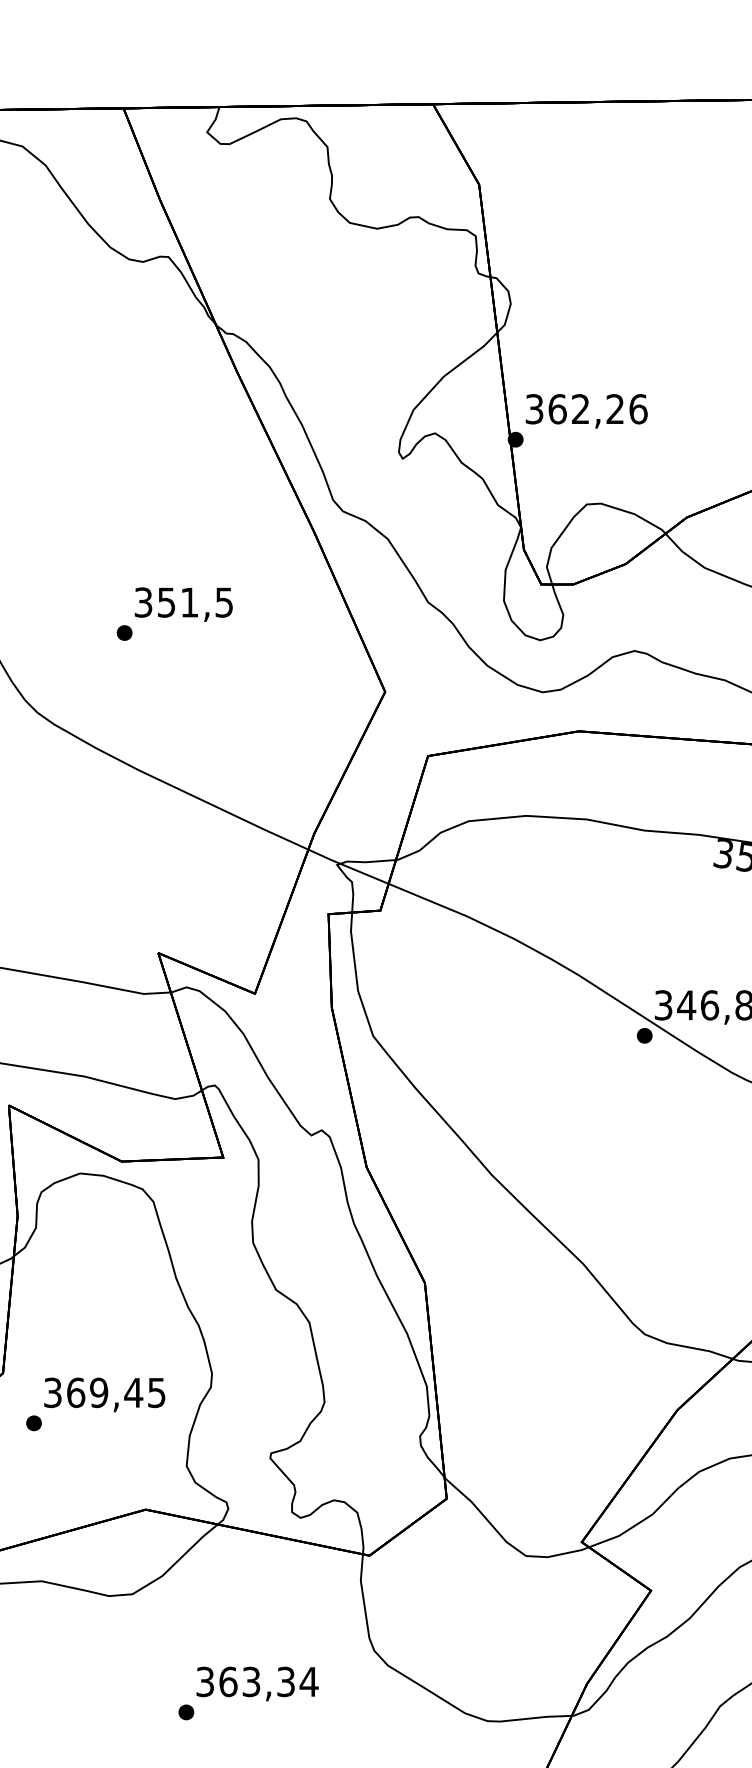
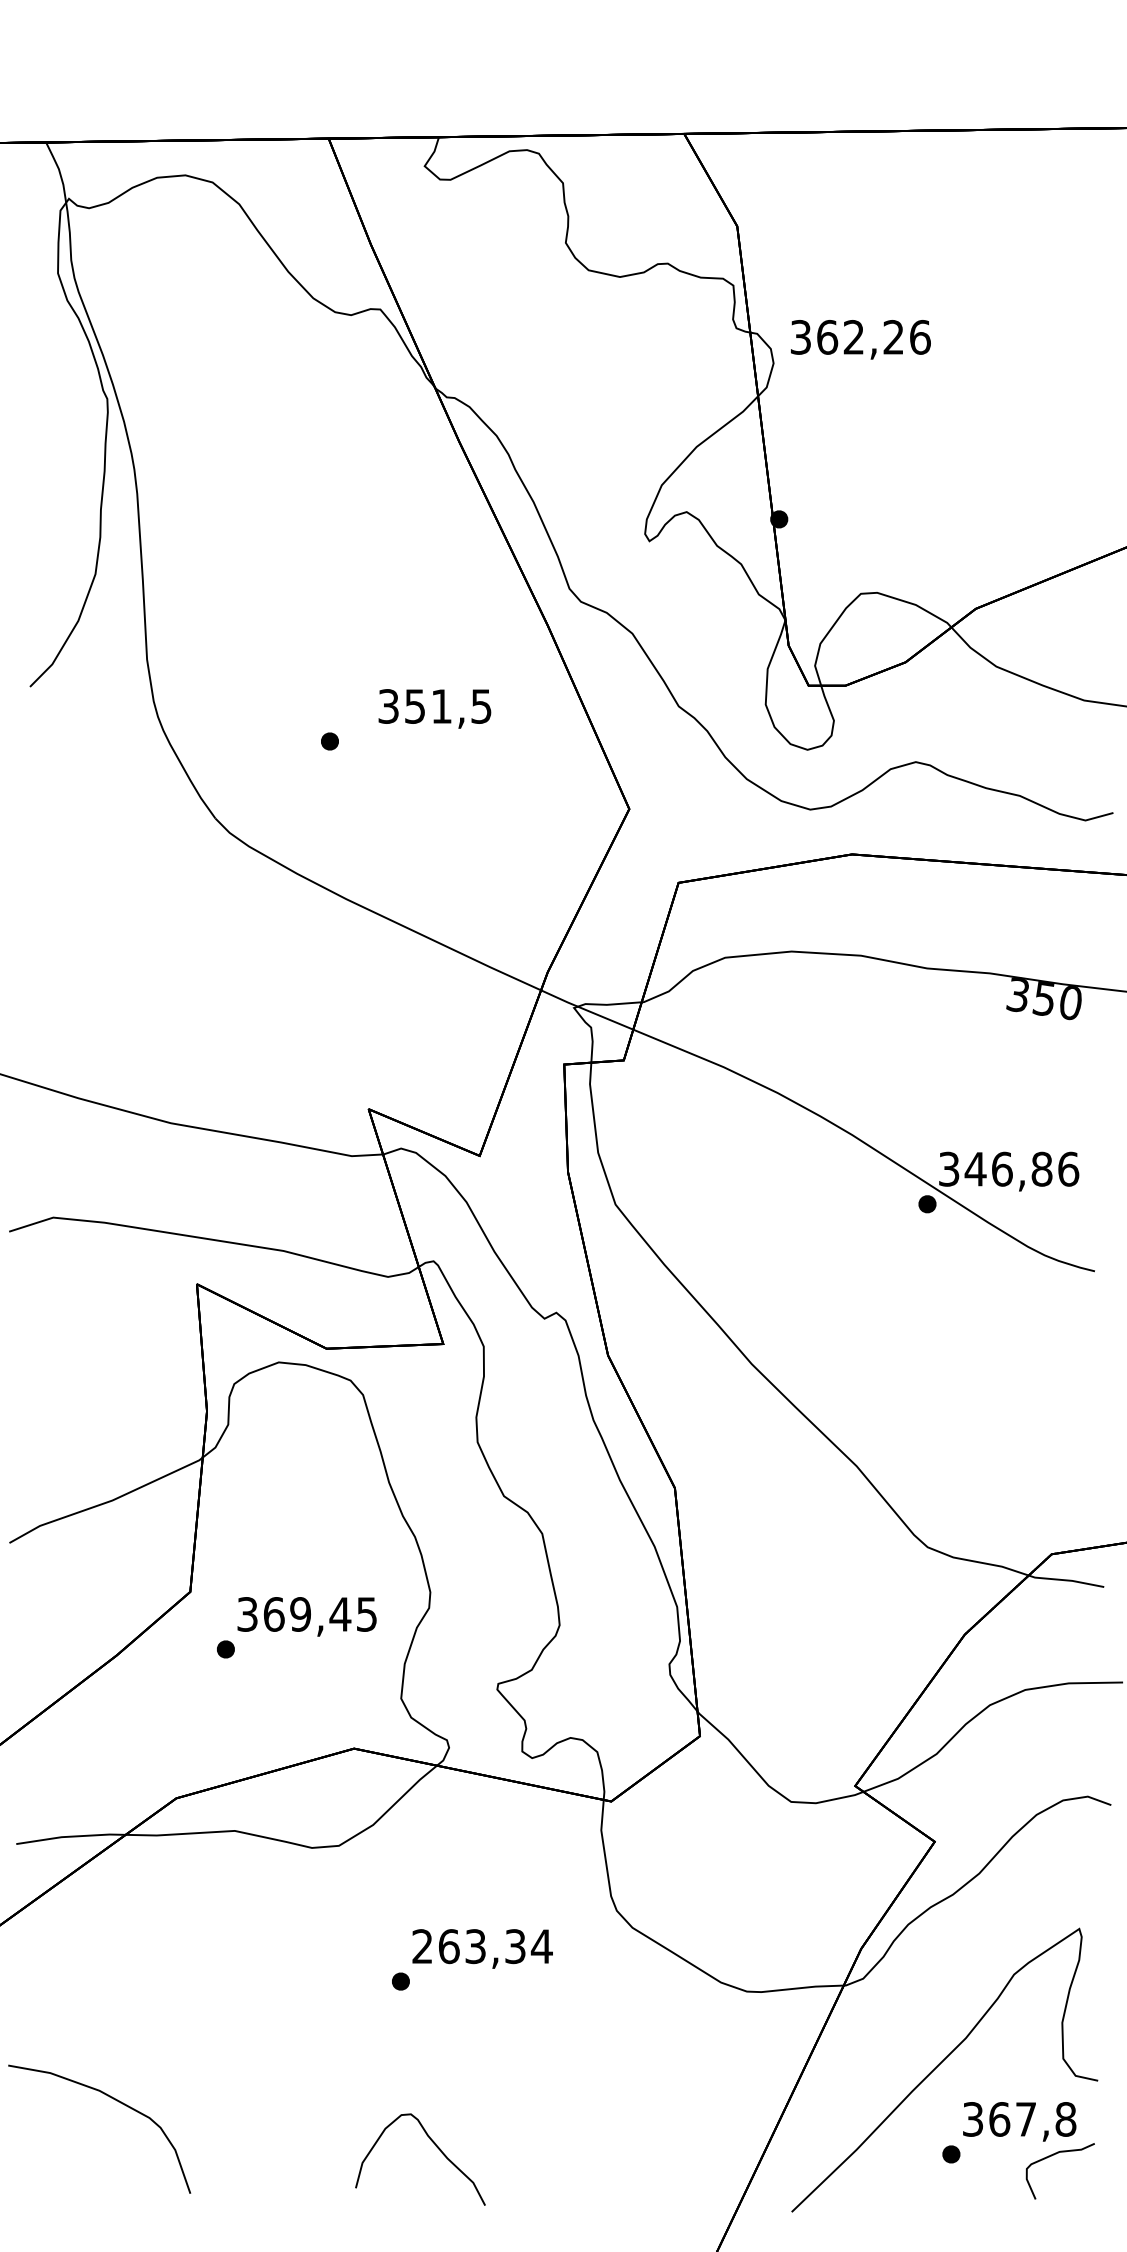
text: (586, 411) -> (860, 339), moved
text: (183, 604) -> (434, 708), moved
text: (205, 1681) -> (422, 1946), 363,34 -> 263,34

